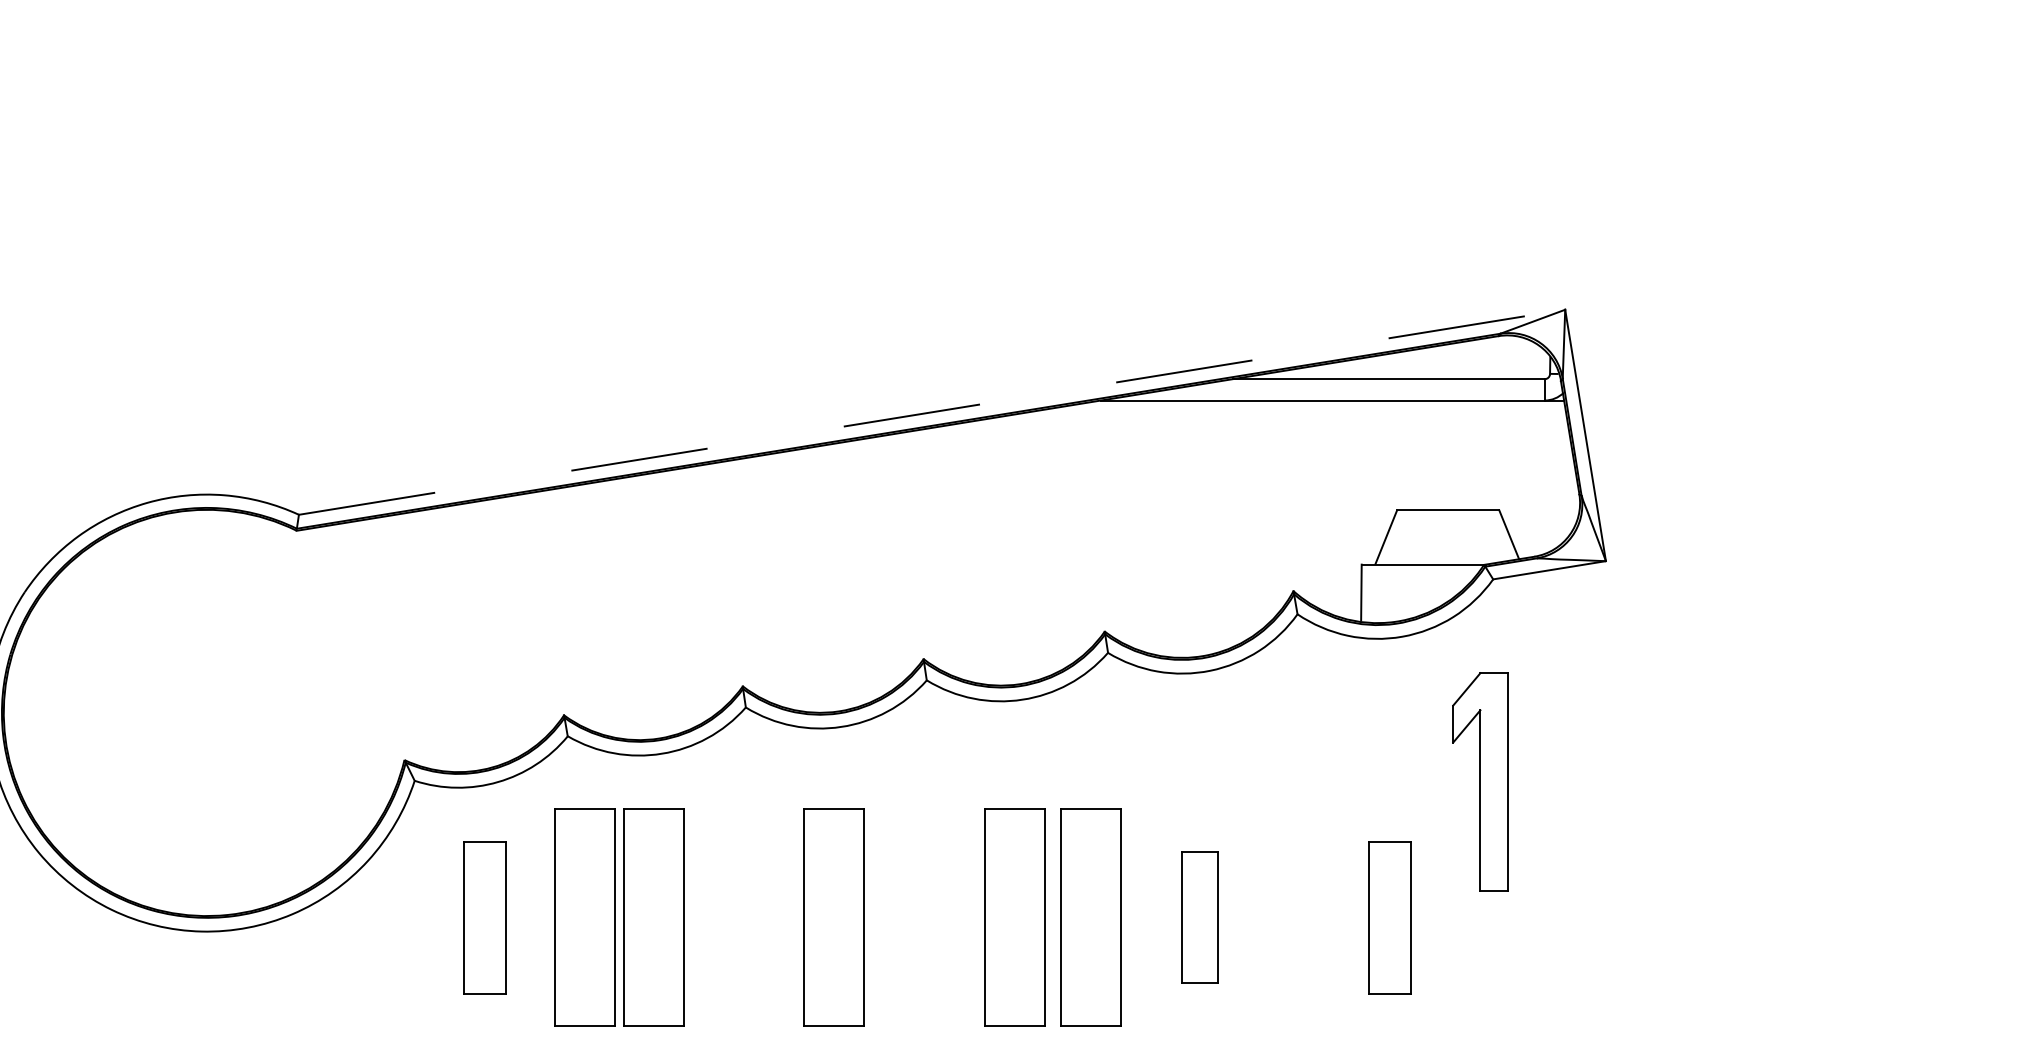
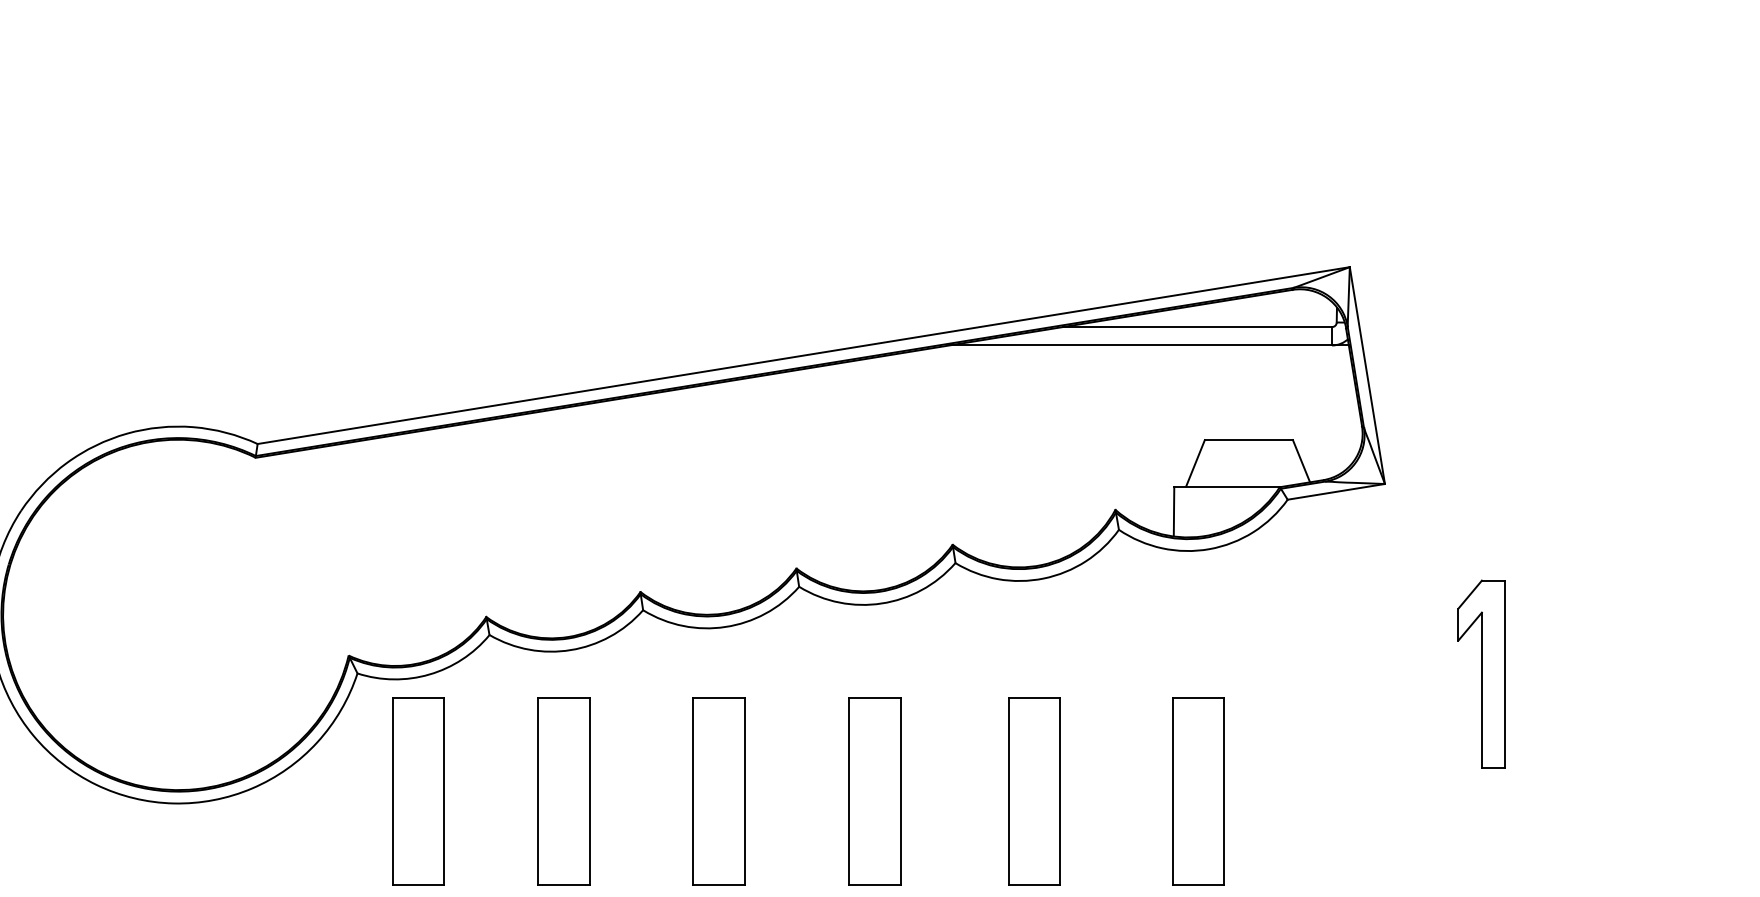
line: (932, 412) -> (804, 355), dashed -> solid
part: (1480, 781) -> (1482, 674), moved
part: (484, 917) -> (417, 791), size x1.43
part: (584, 917) -> (503, 791), removed
part: (1090, 917) -> (940, 791), removed
part: (1199, 917) -> (1034, 791), size x1.67
part: (1389, 917) -> (1198, 791), size x1.43

